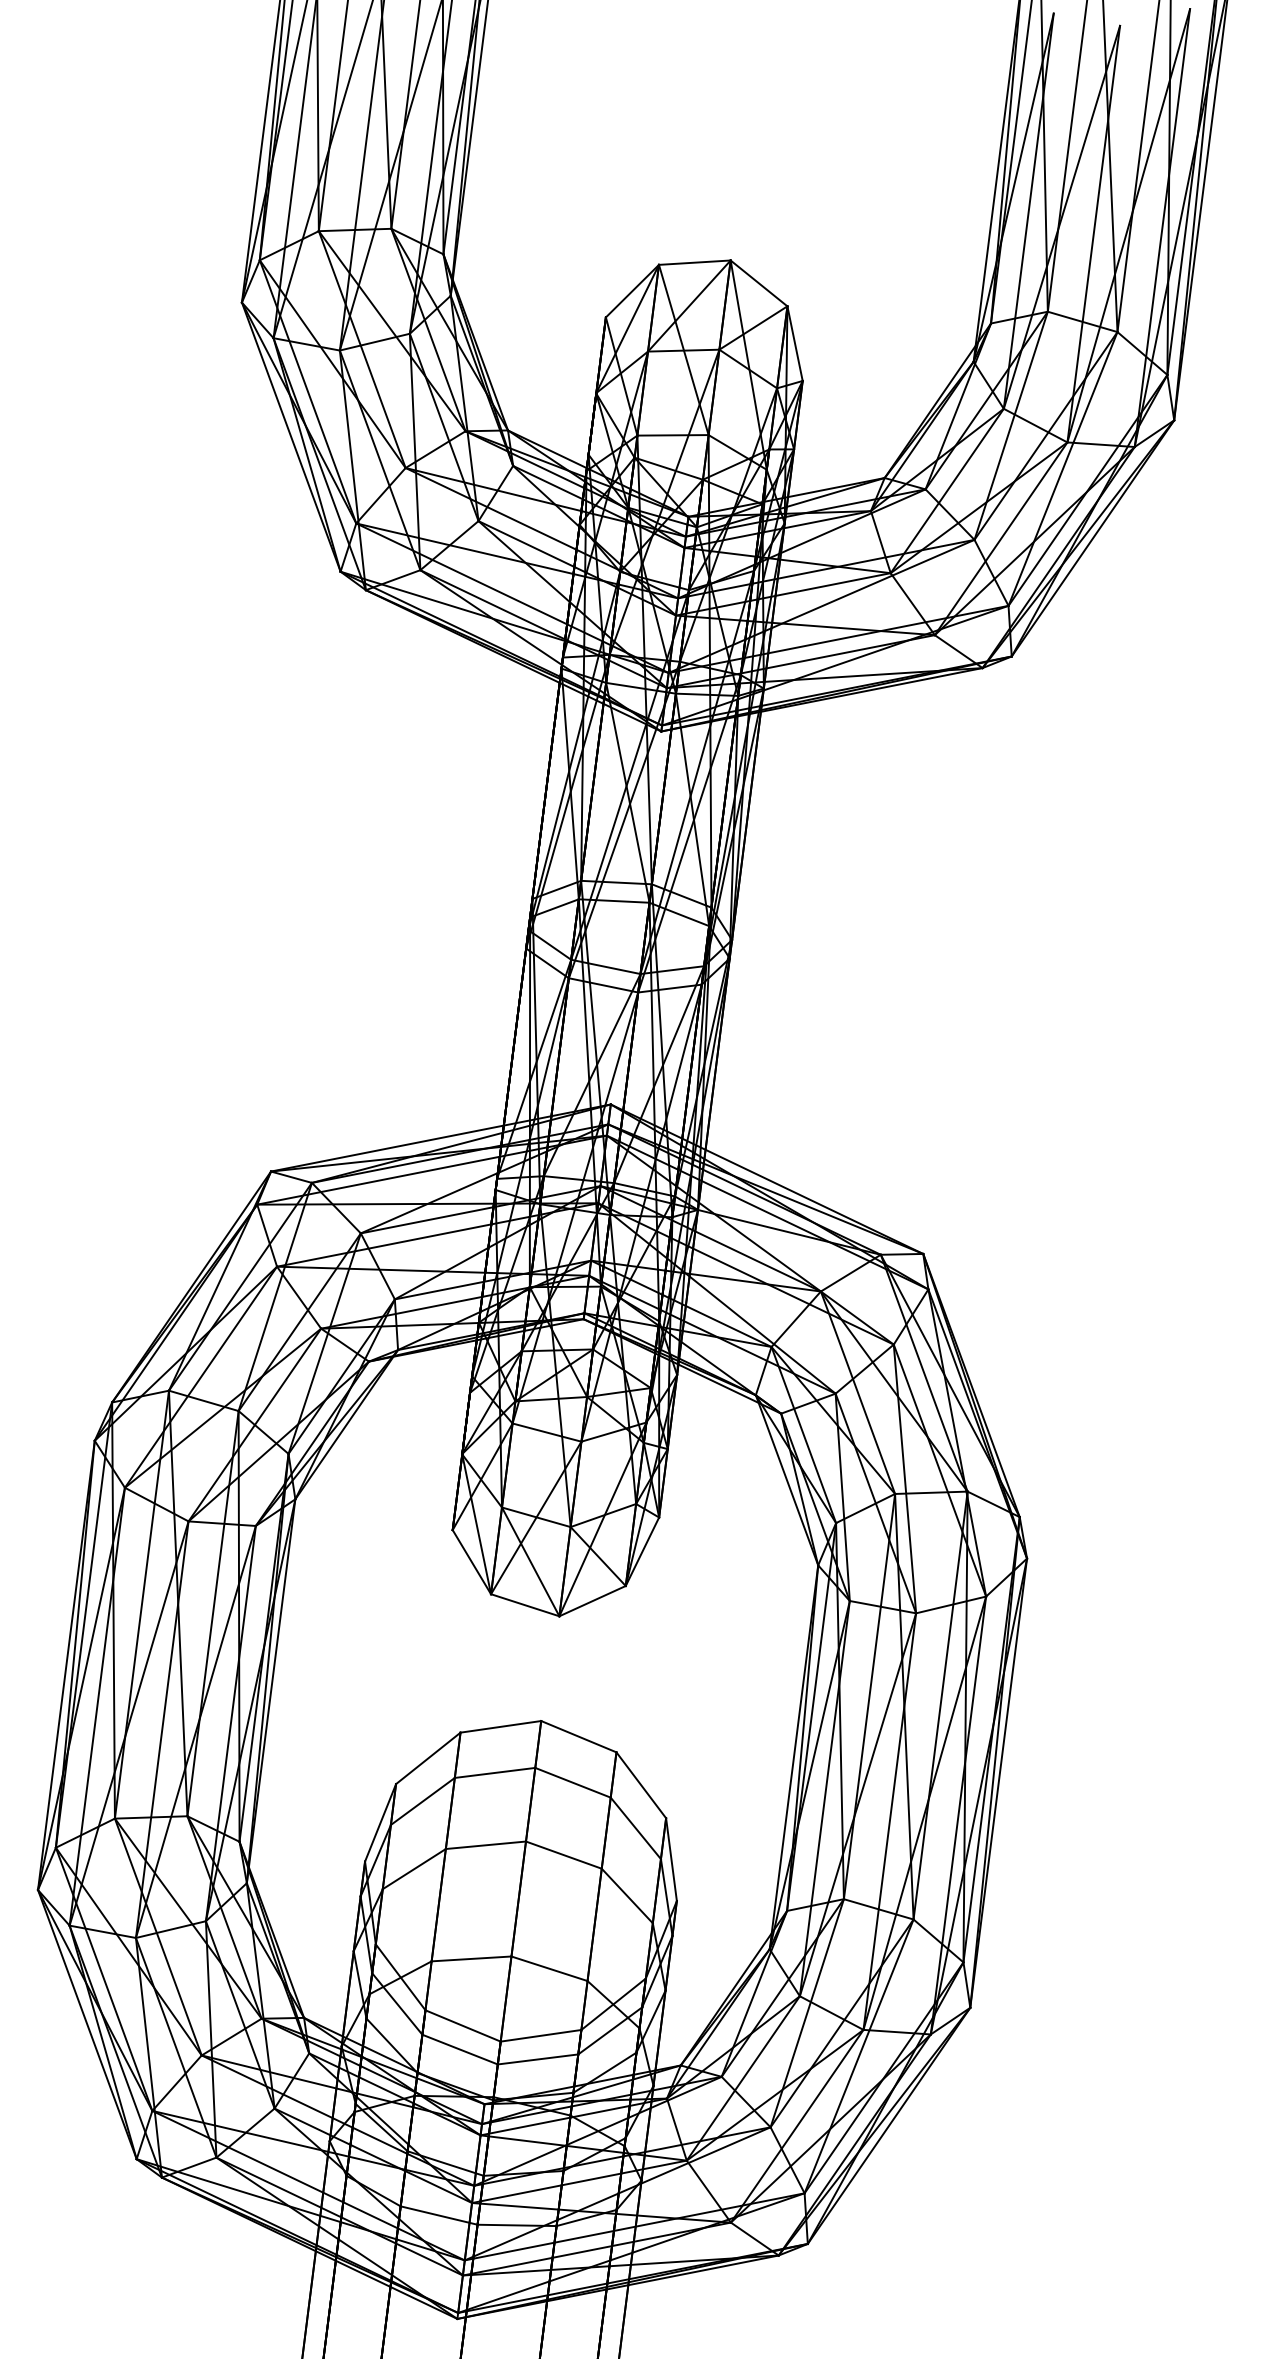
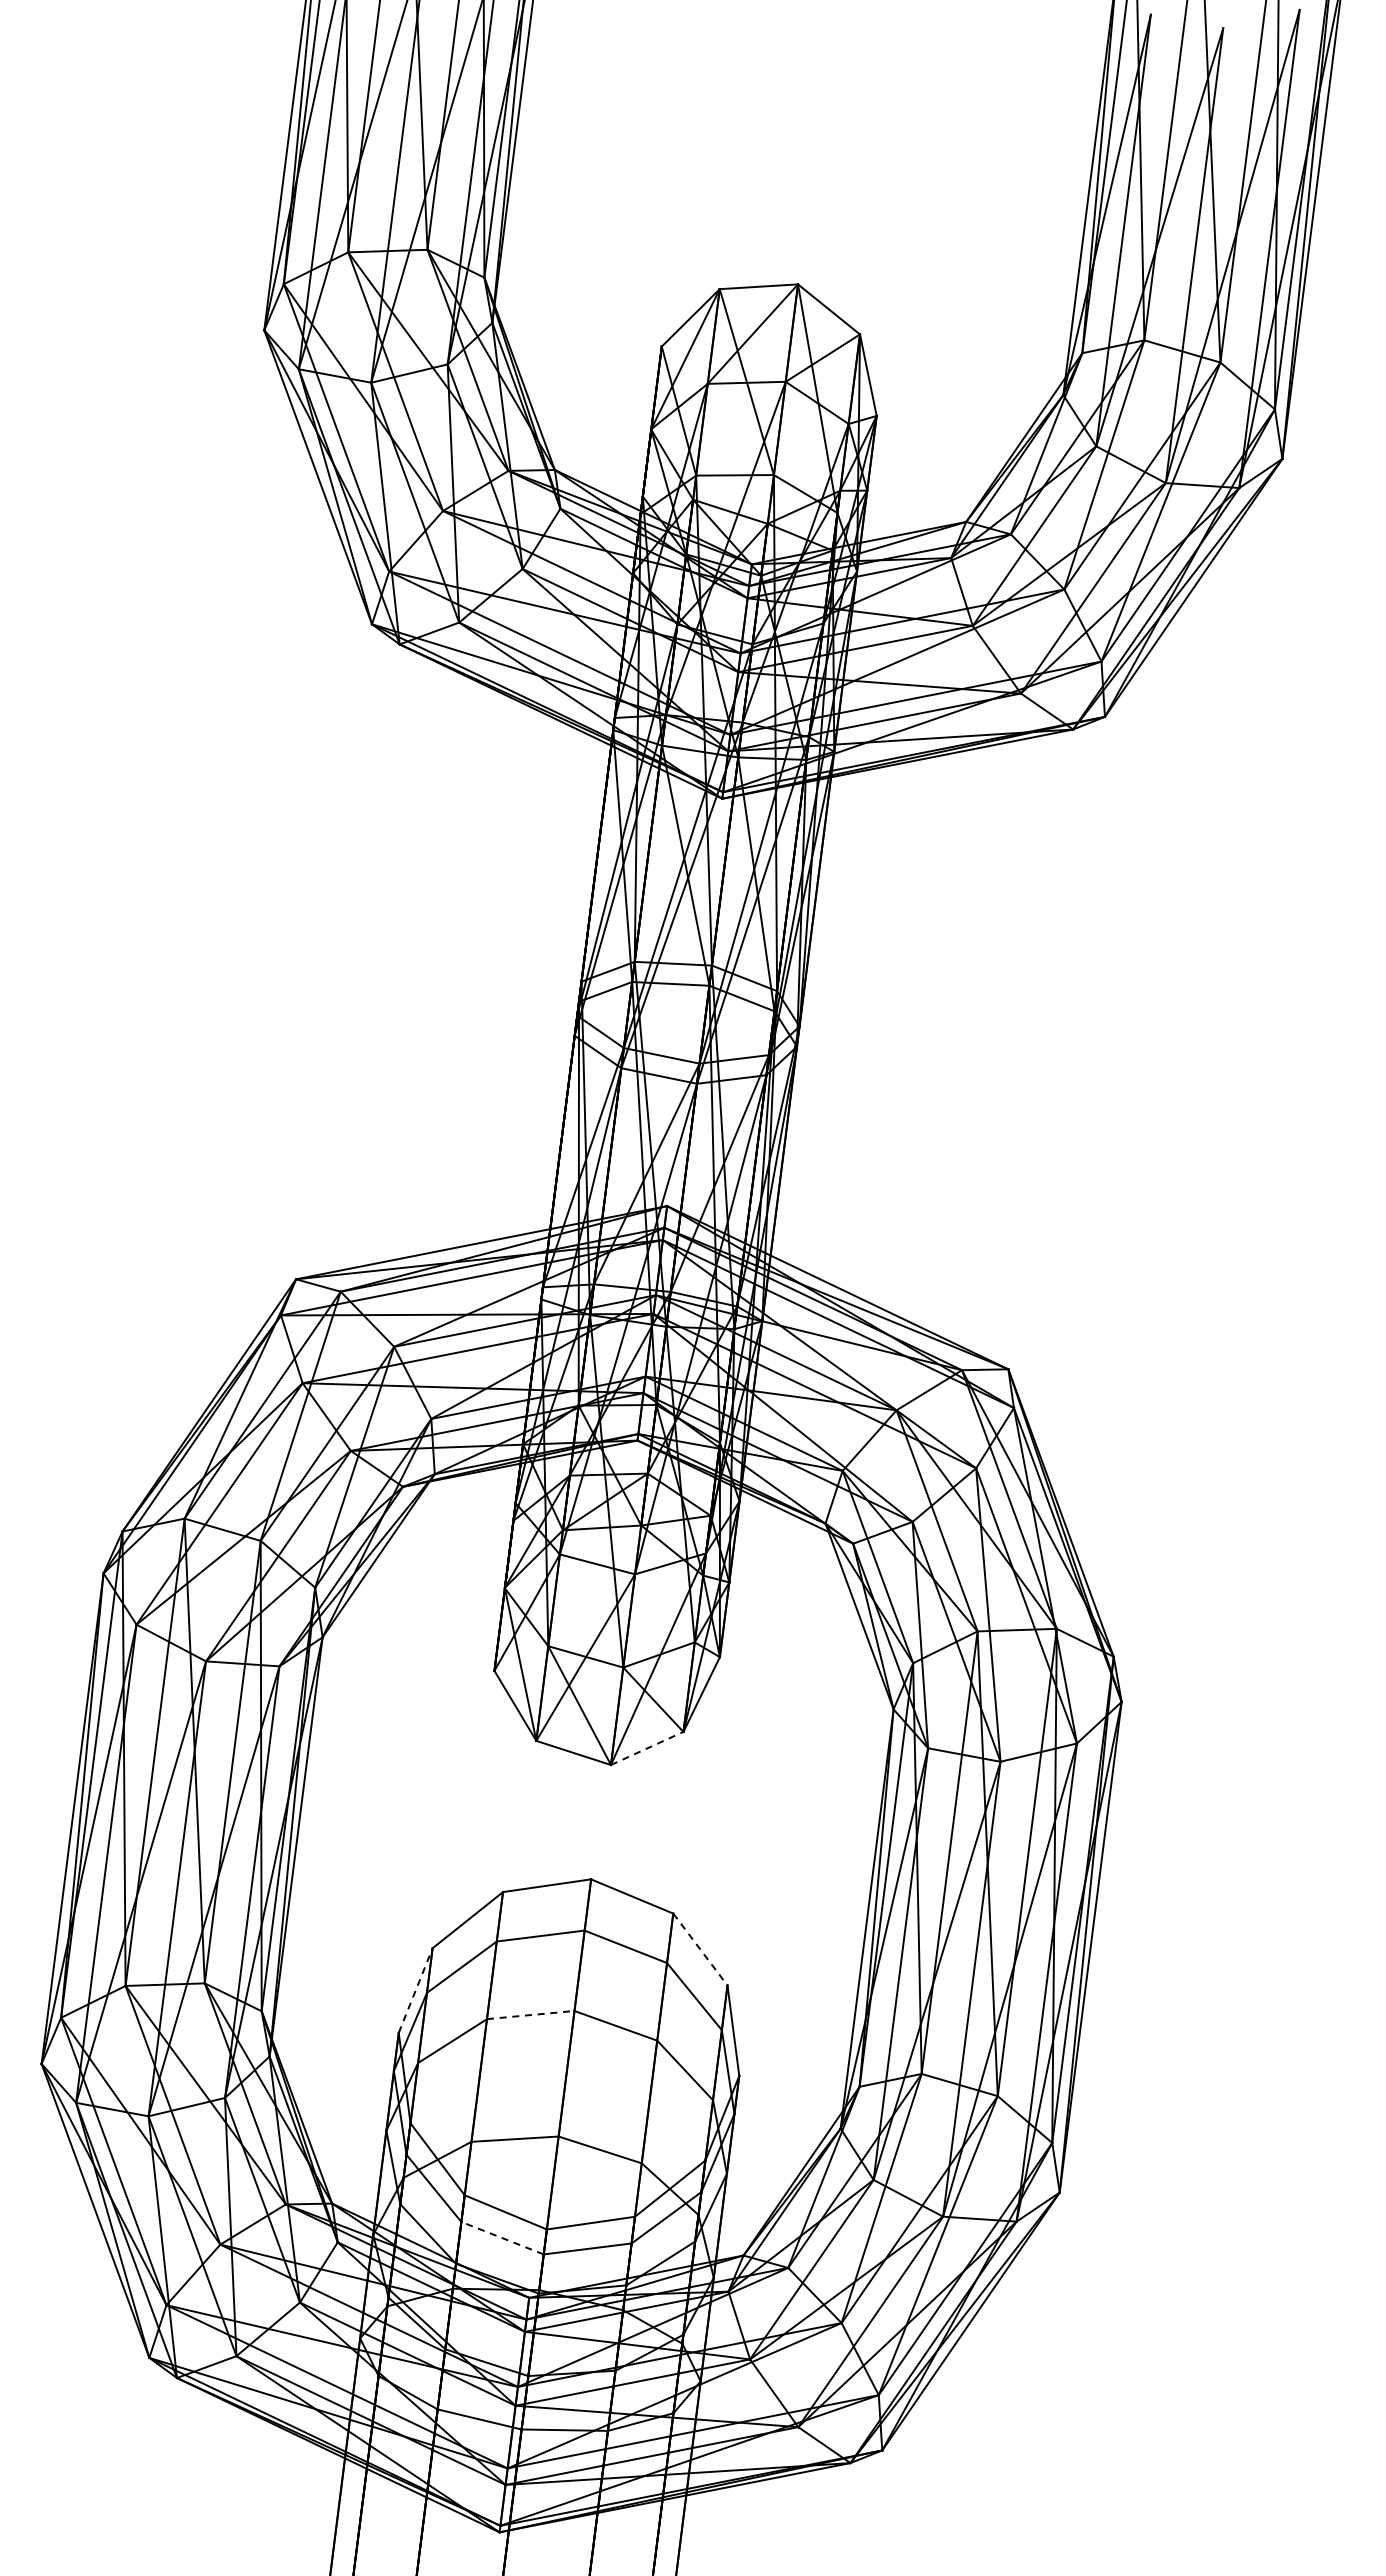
line: (592, 1601) -> (647, 1748), solid -> dashed
line: (641, 1785) -> (700, 1949), solid -> dashed
line: (380, 1822) -> (415, 1990), solid -> dashed
line: (485, 1845) -> (530, 2015), solid -> dashed
line: (460, 2049) -> (502, 2238), solid -> dashed

